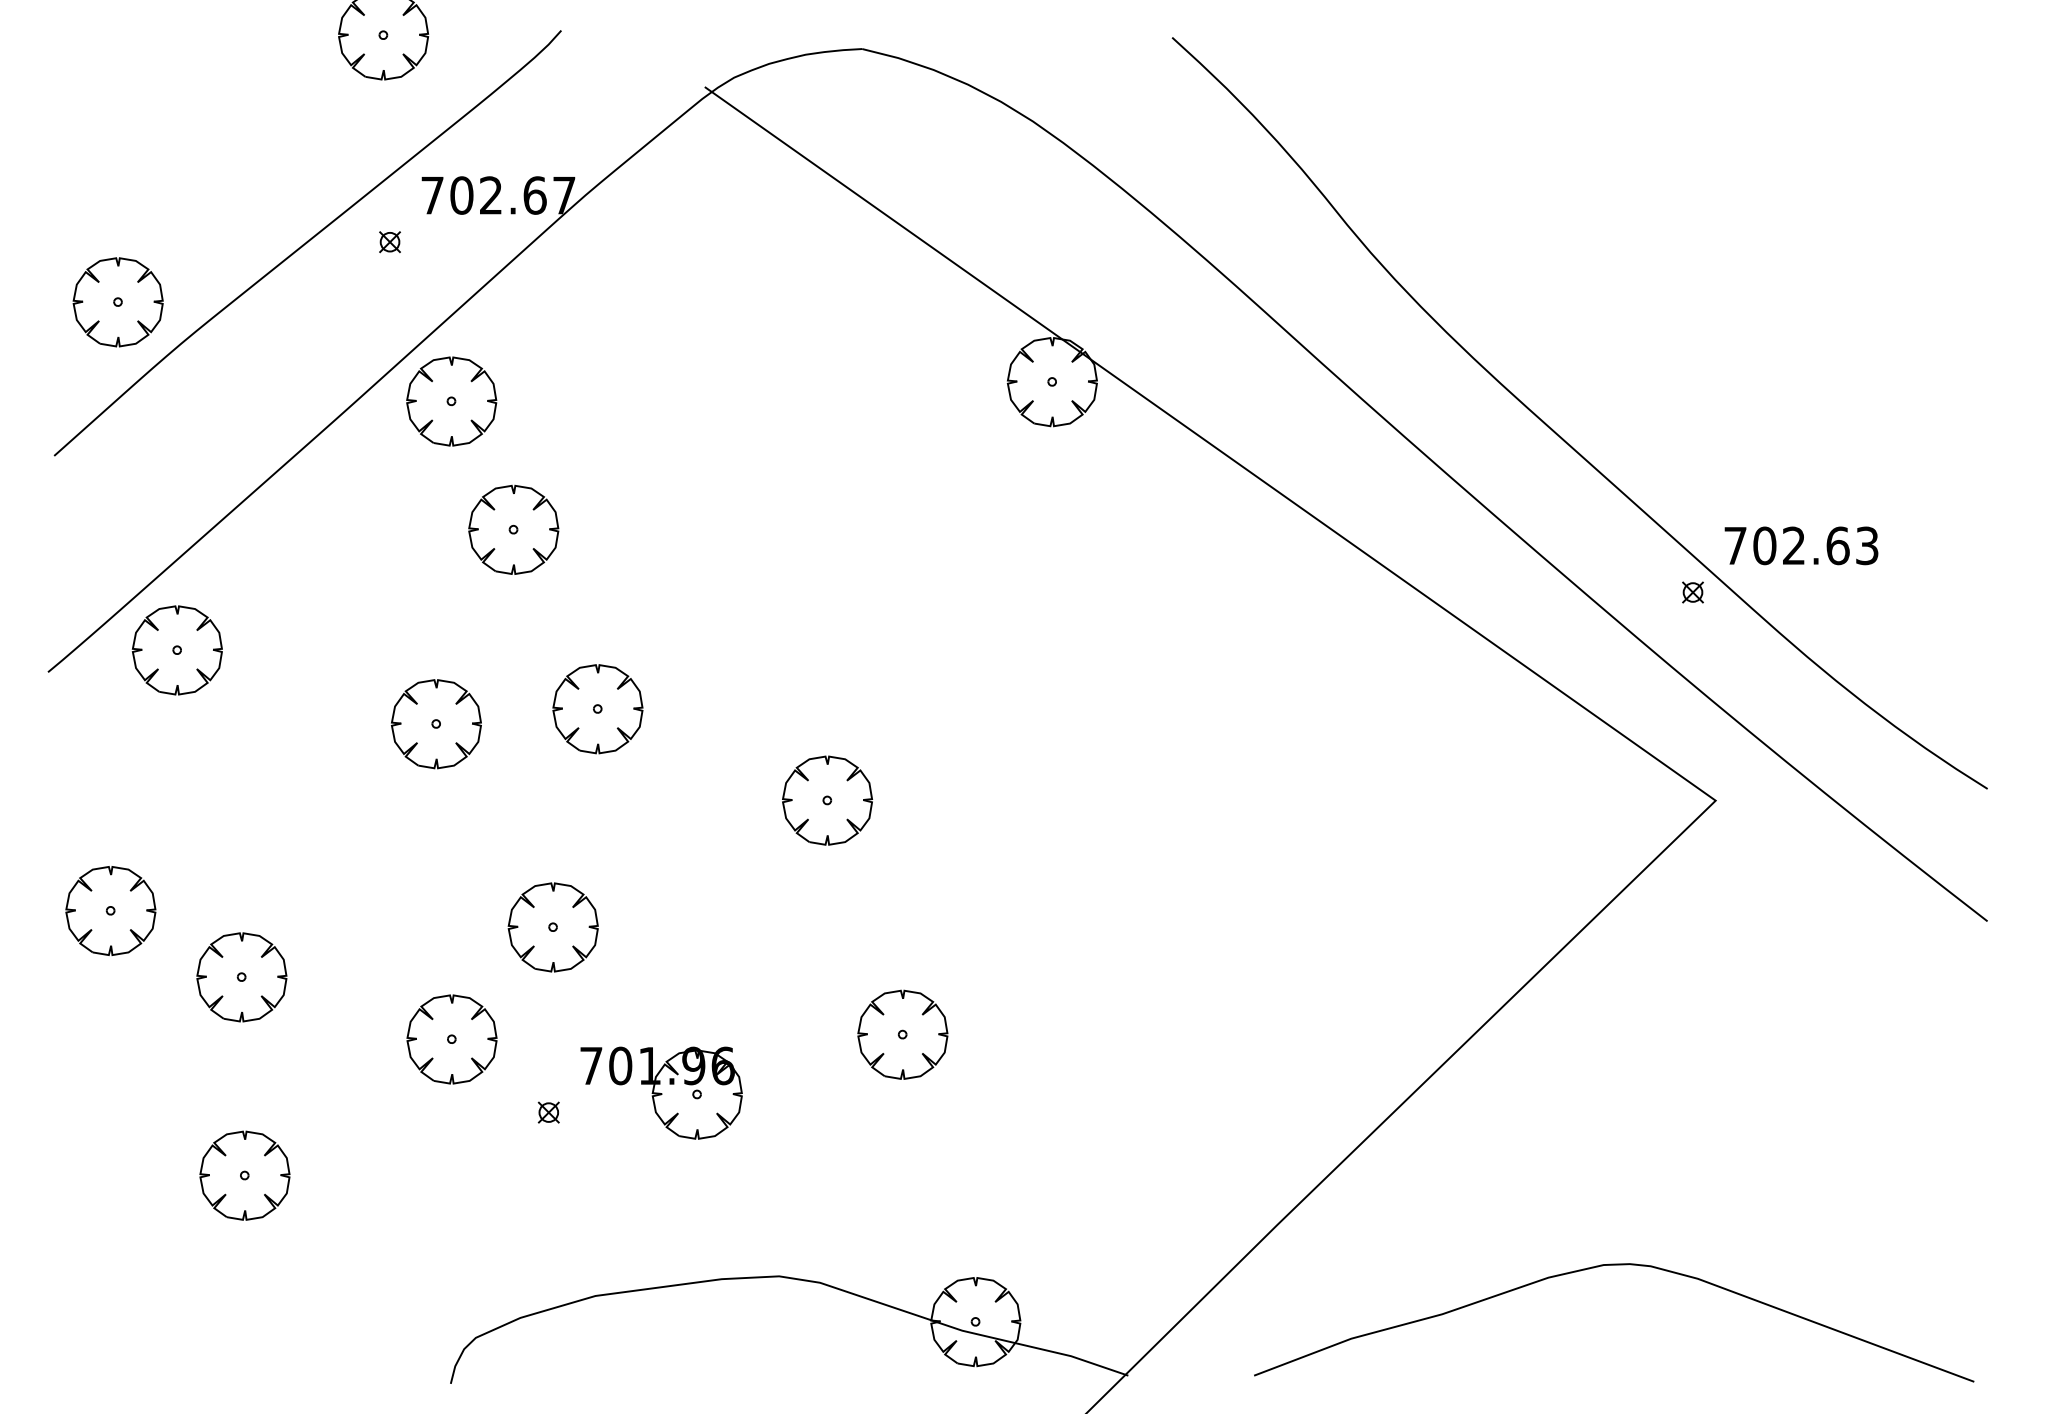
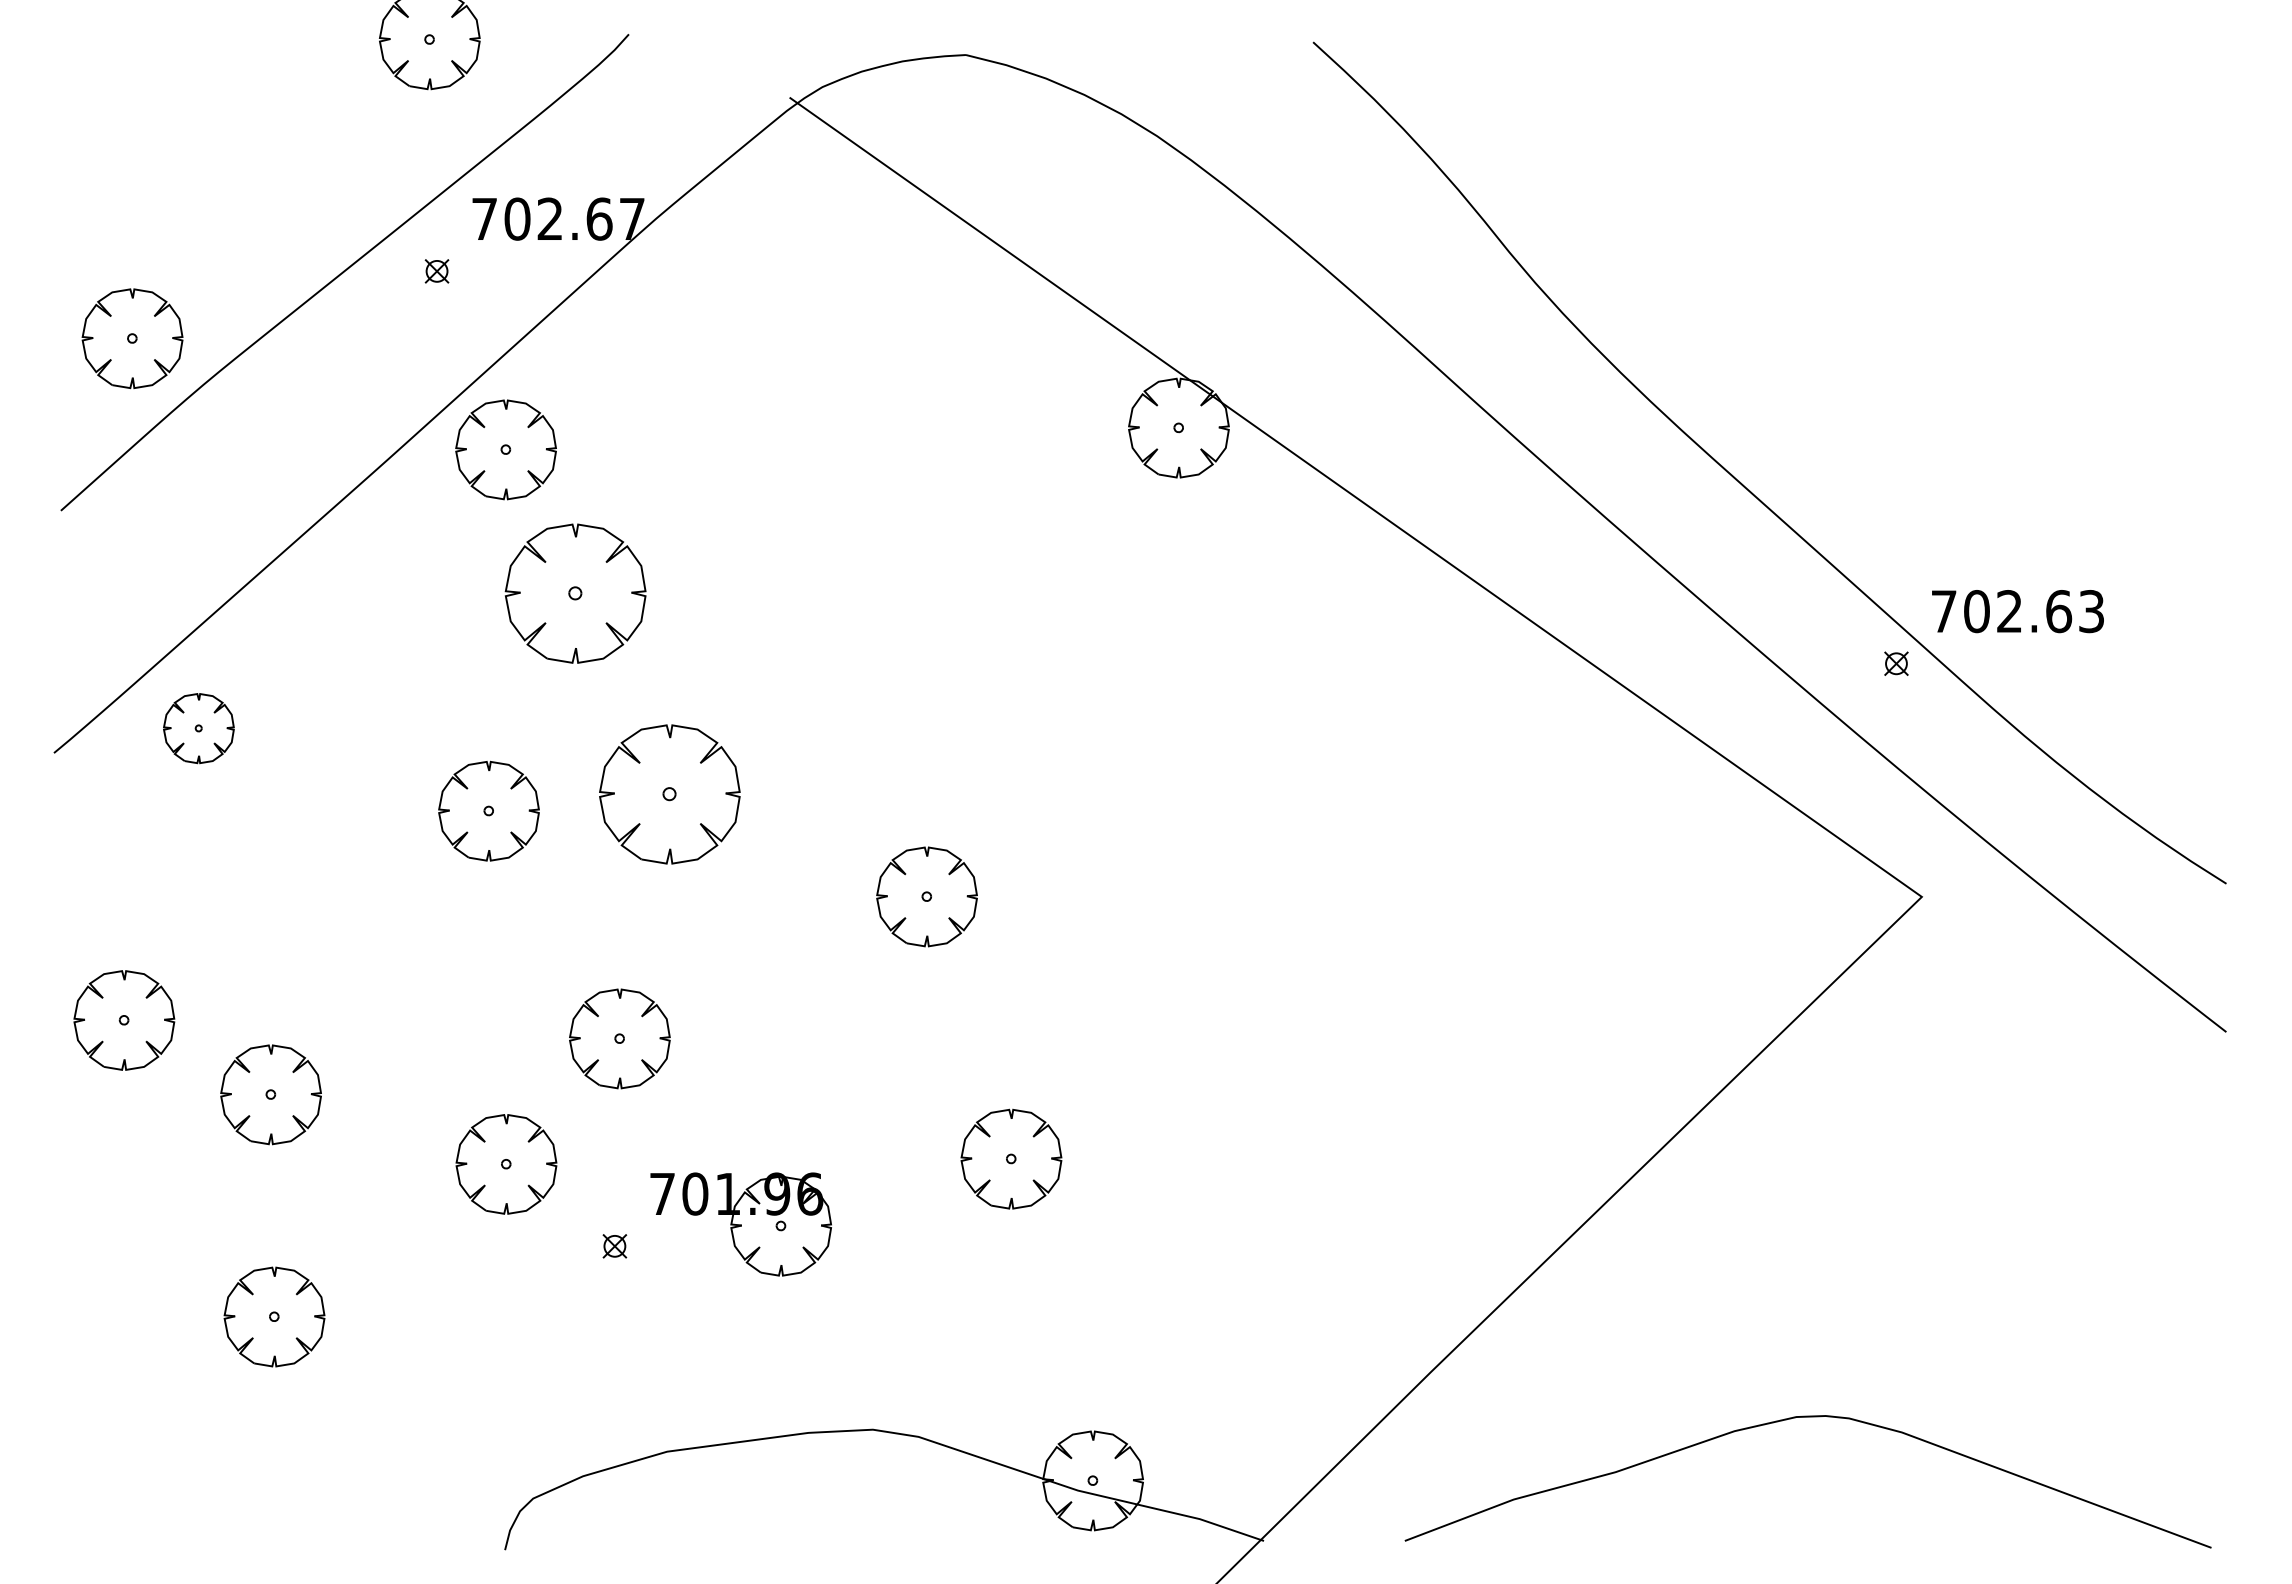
part: (513, 529) -> (575, 593), size x1.4
part: (177, 650) -> (198, 728), size x0.7
part: (597, 709) -> (669, 794), size x1.4

